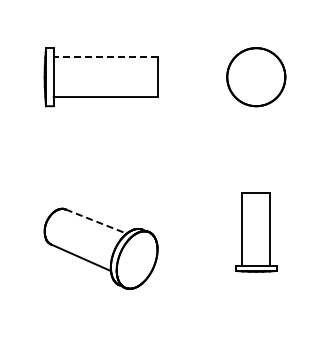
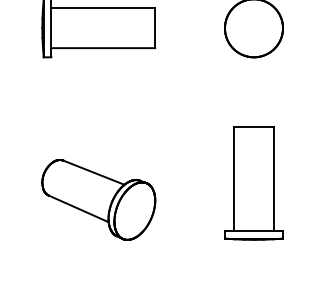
line: (105, 57) -> (103, 8), dashed -> solid
line: (96, 221) -> (94, 172), dashed -> solid
part: (256, 232) -> (254, 183), size x1.43

